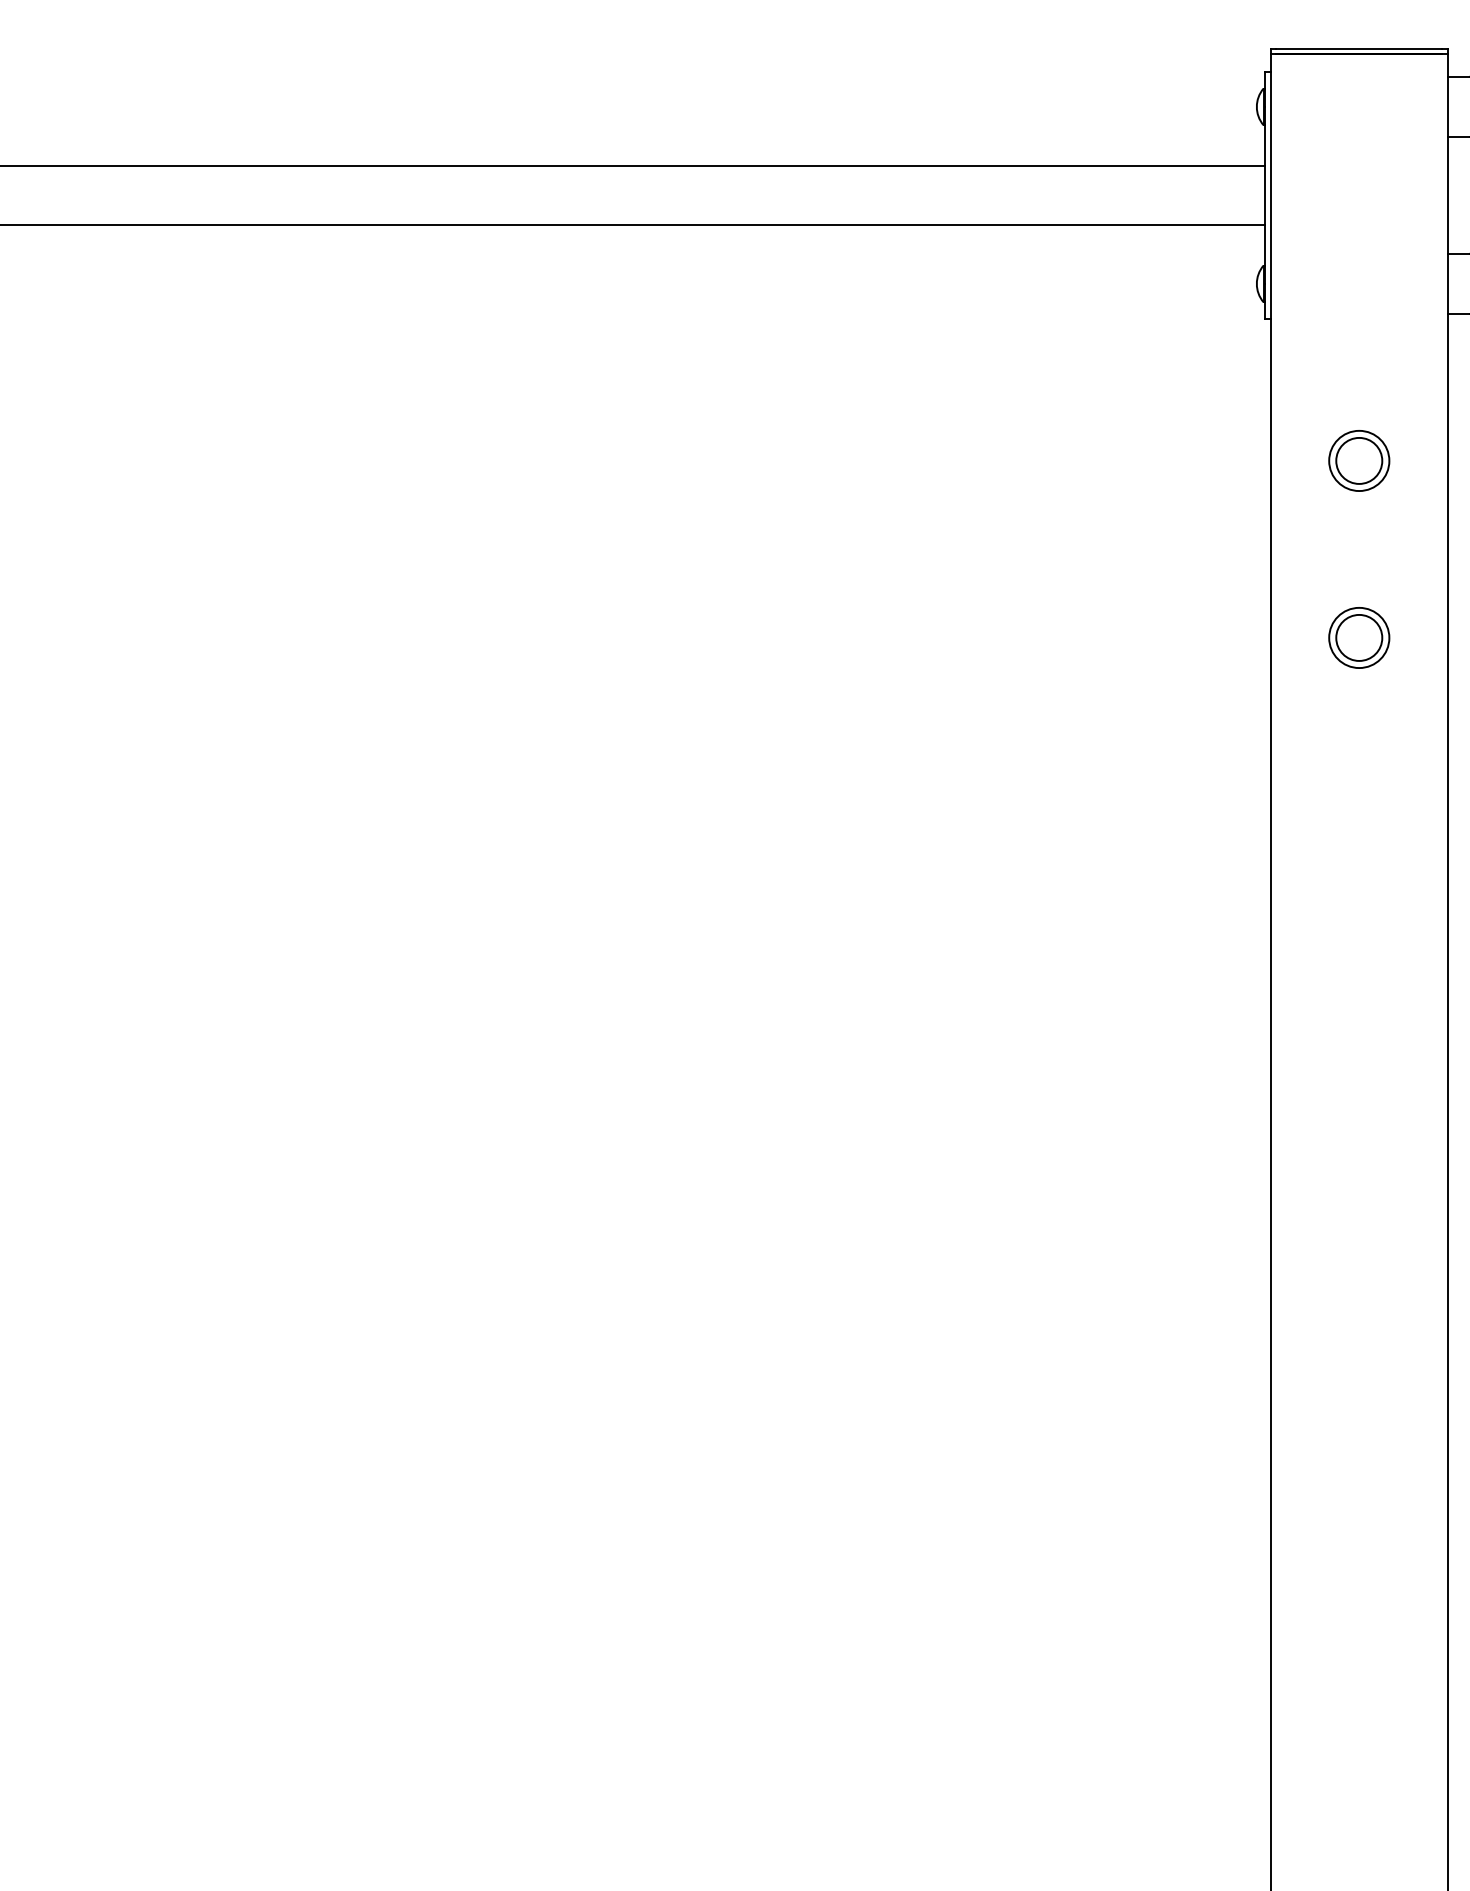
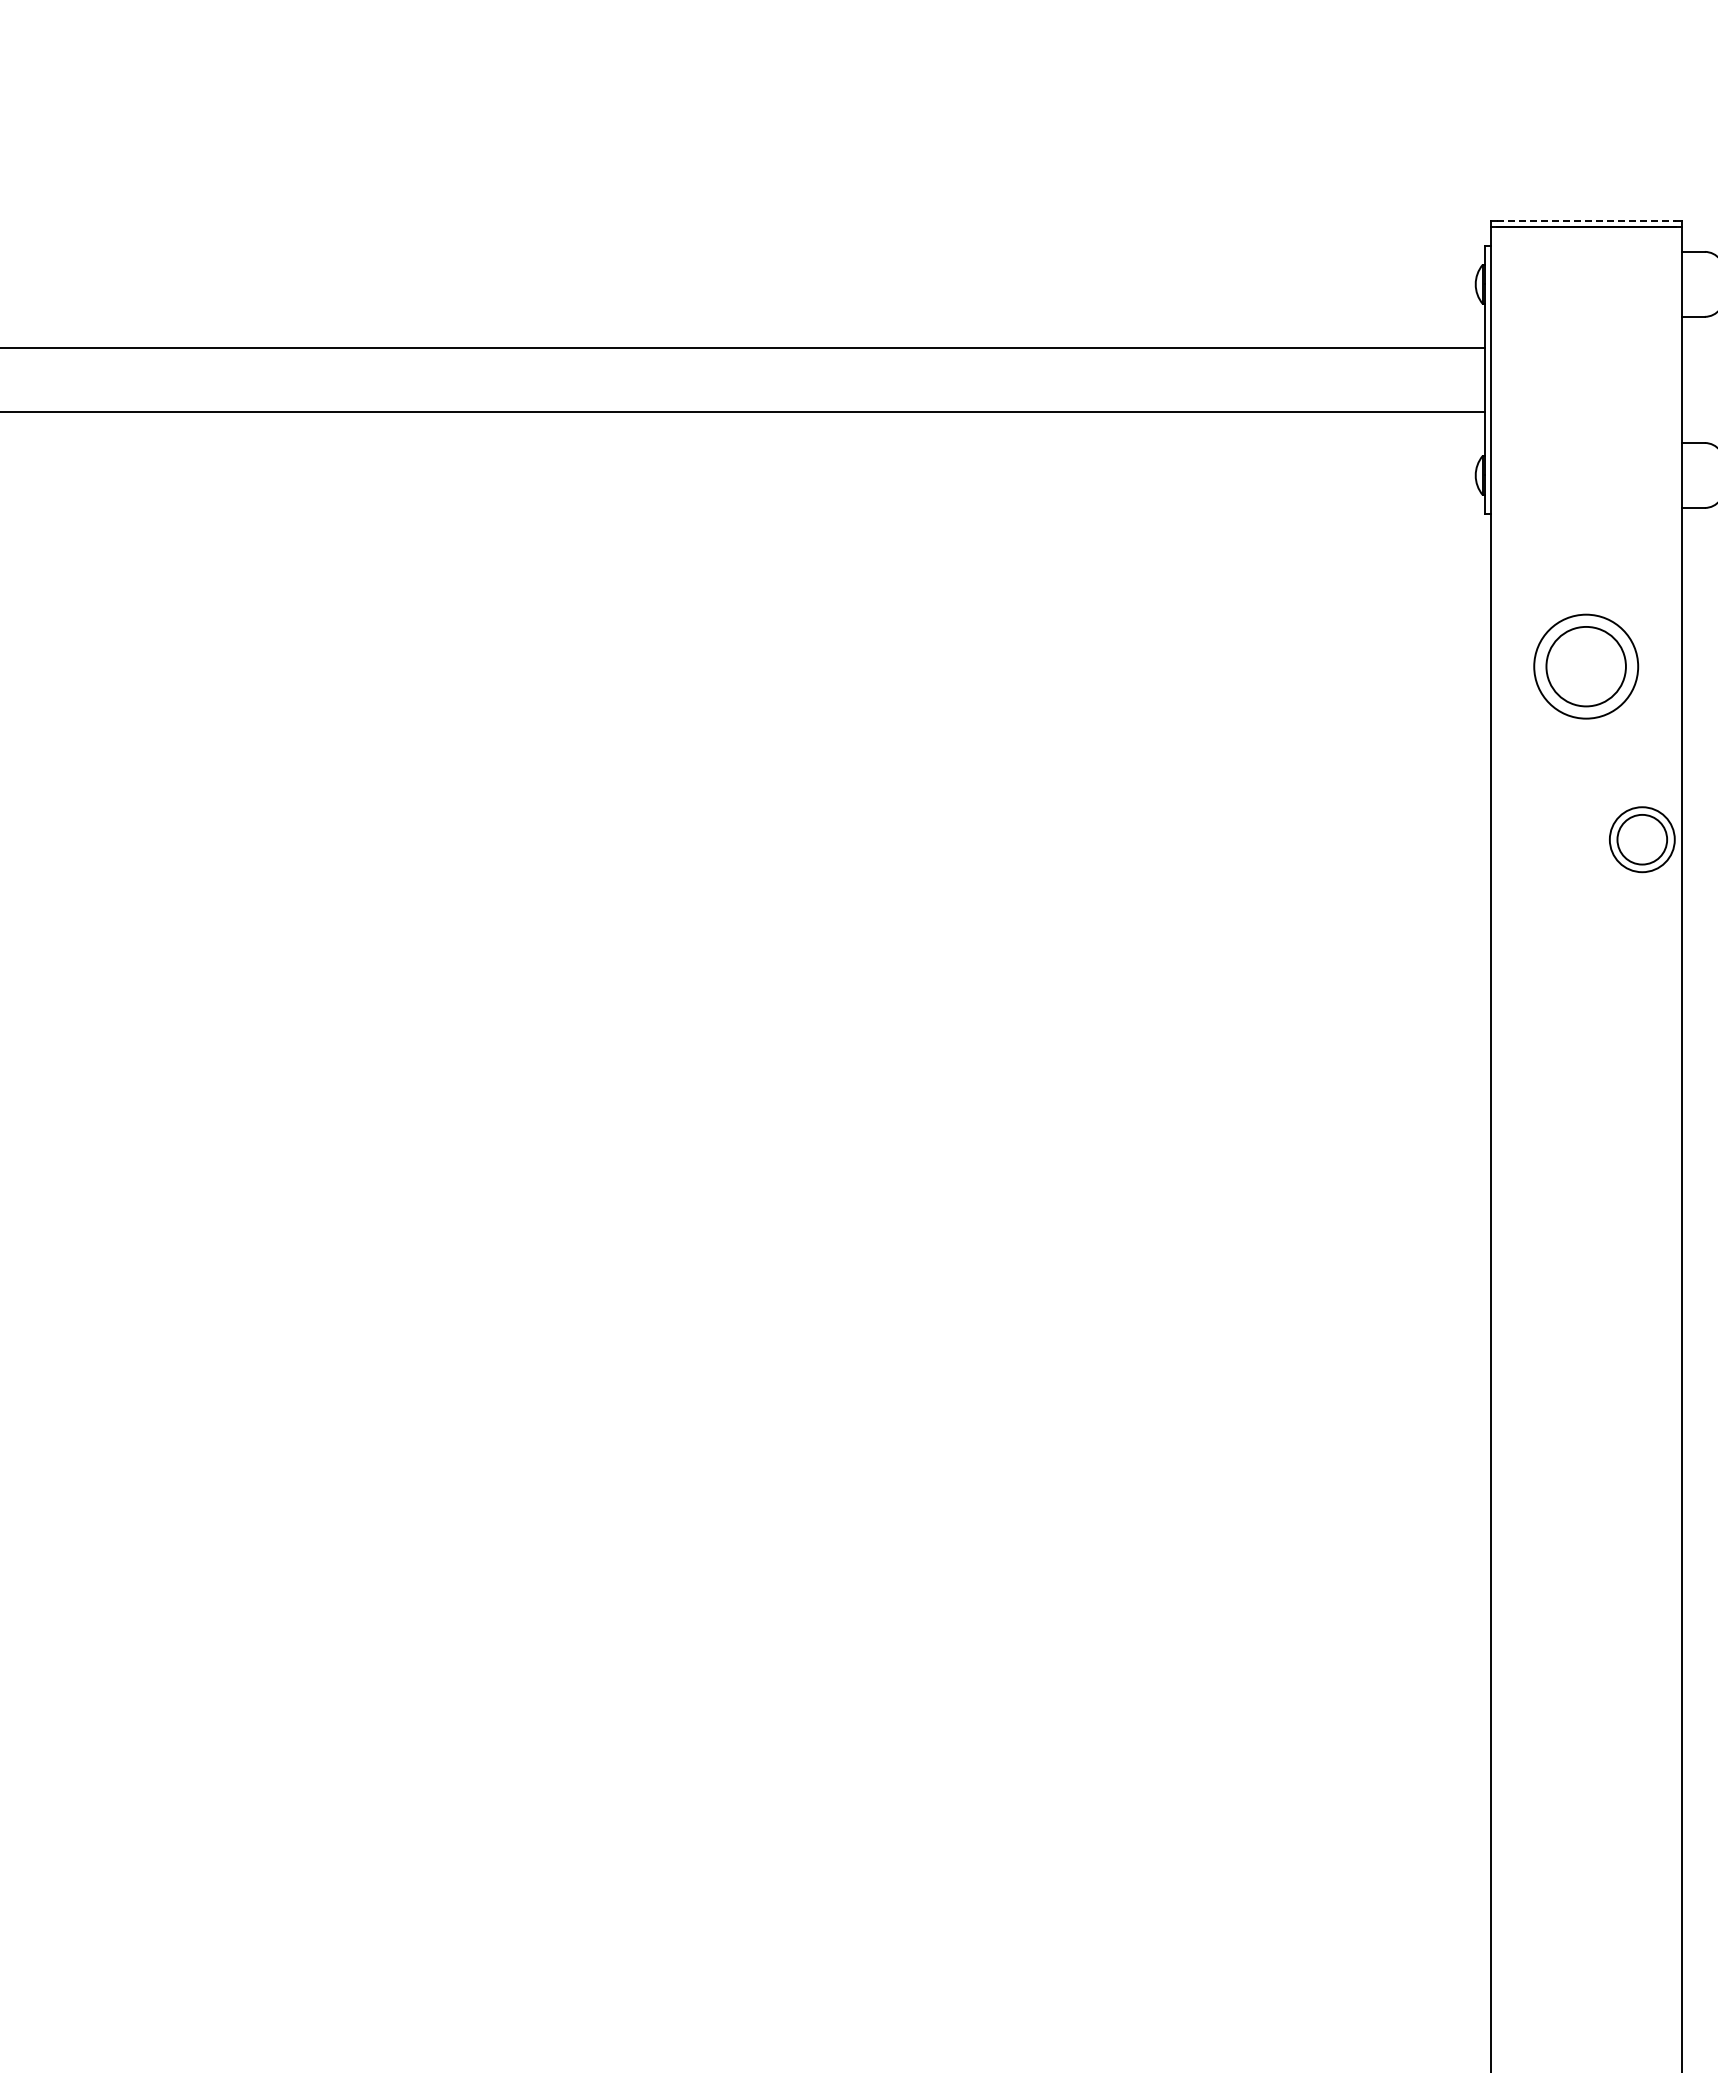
line: (1359, 48) -> (1586, 221), solid -> dashed
part: (1359, 460) -> (1586, 666), size x1.6
part: (1359, 637) -> (1642, 839), moved

